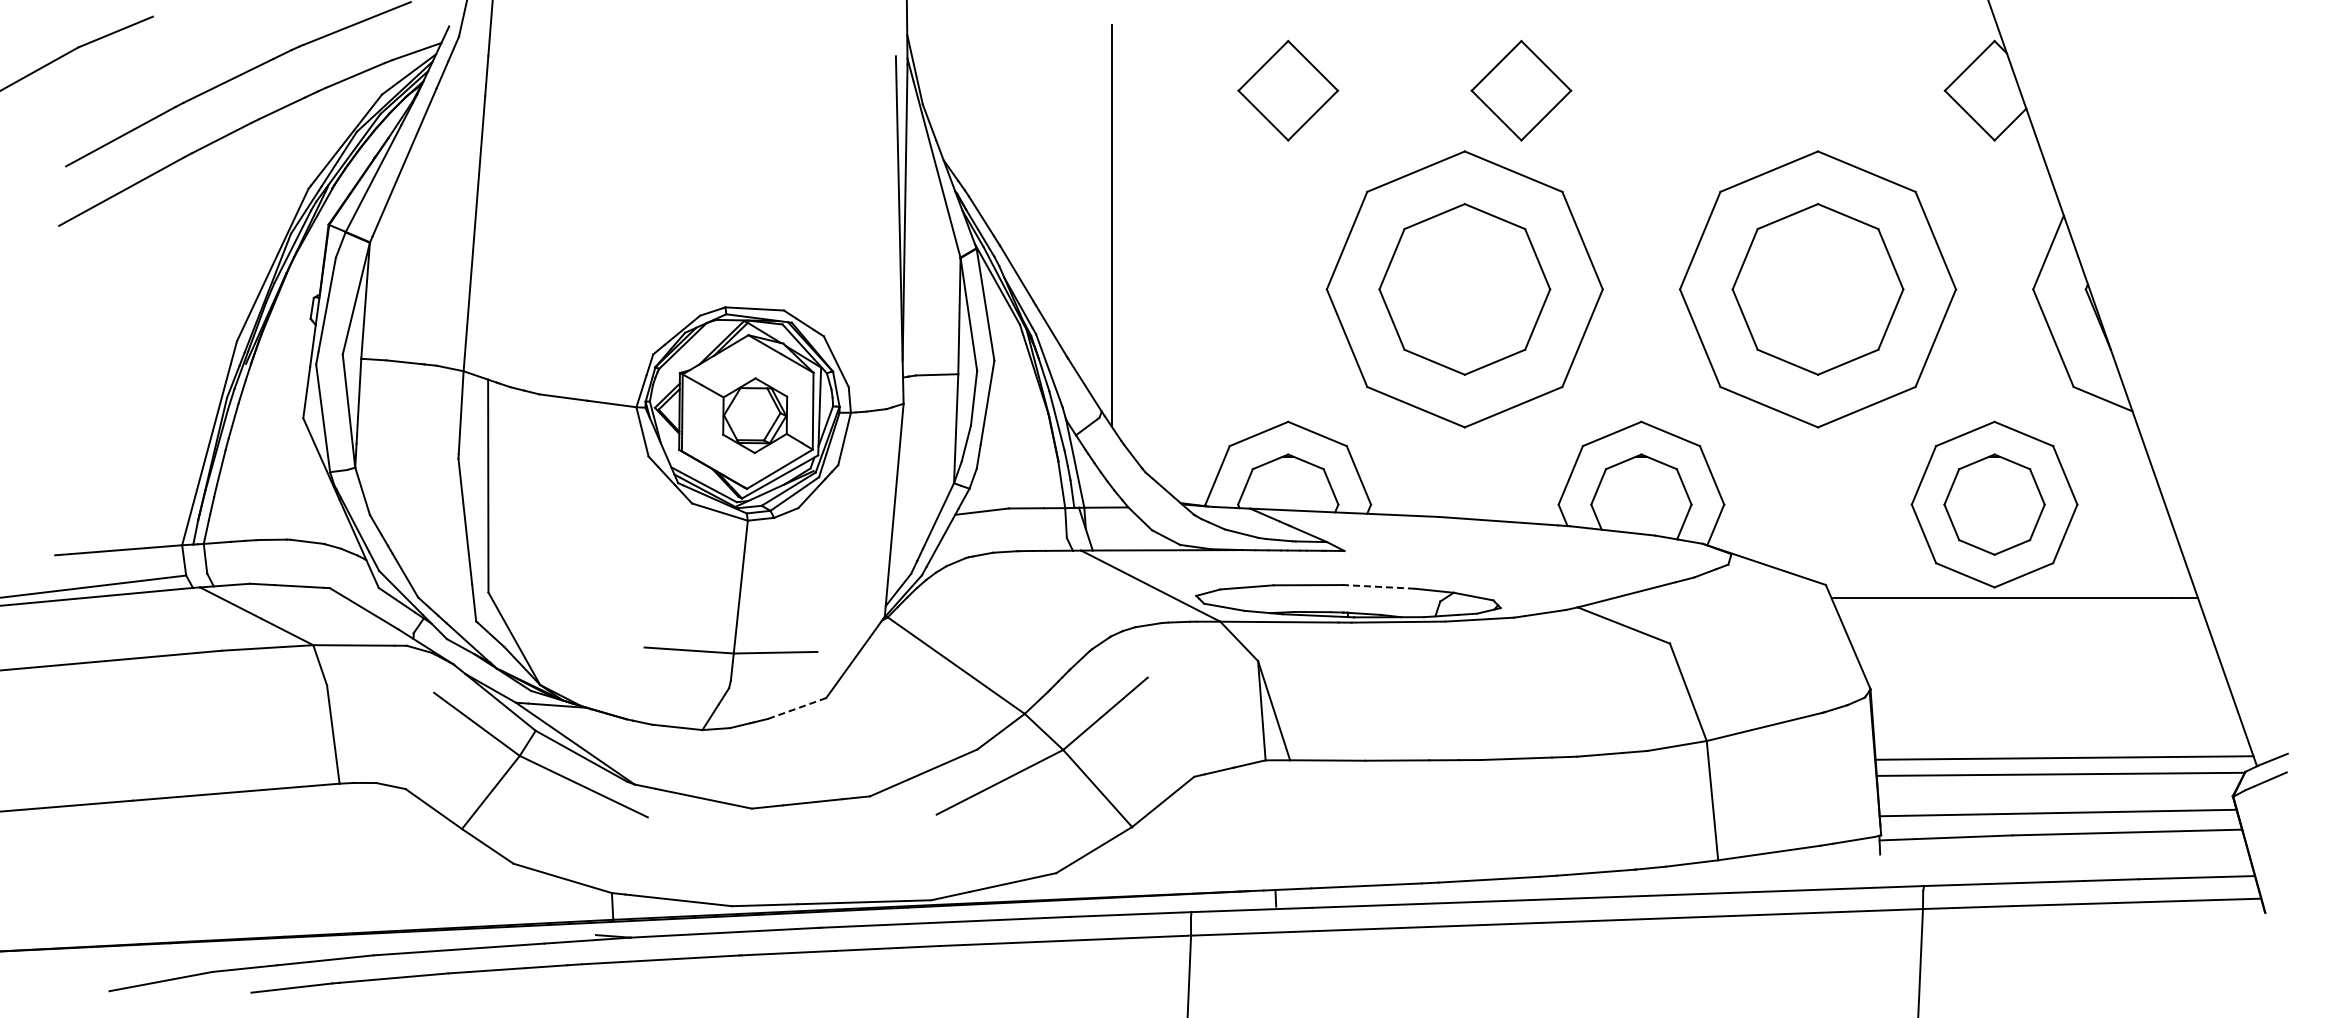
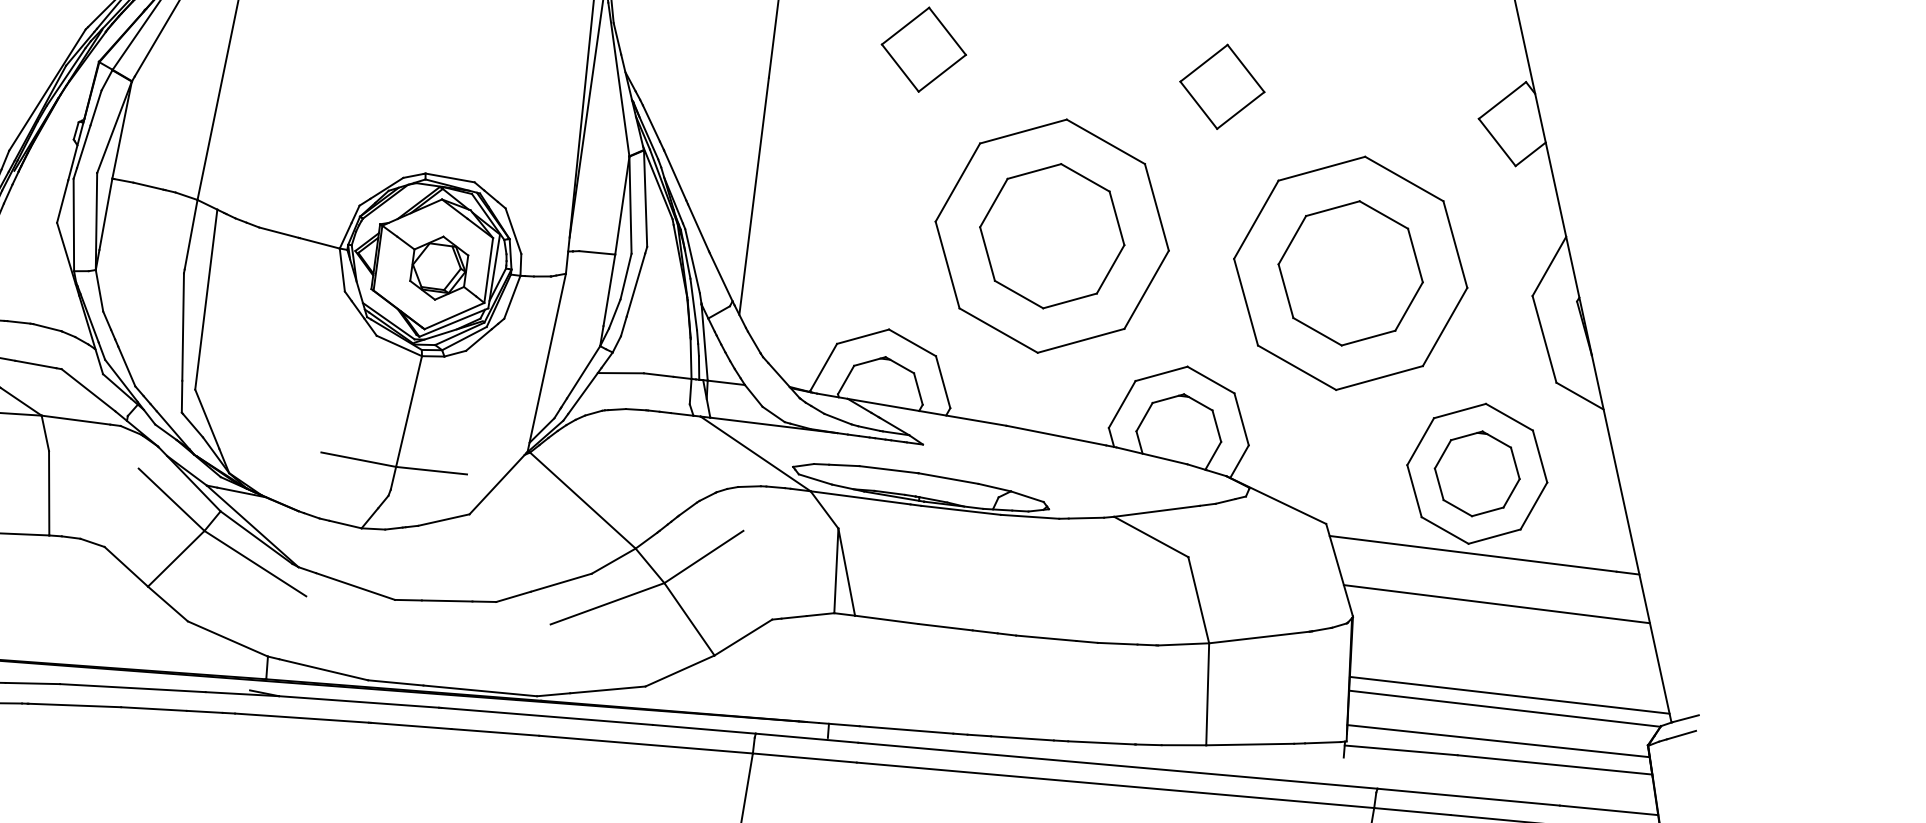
part: (1521, 90) -> (1222, 86), moved
line: (1379, 586) -> (948, 478), dashed -> solid
line: (2036, 653) -> (1497, 604), added
line: (797, 708) -> (444, 520), dashed -> solid

